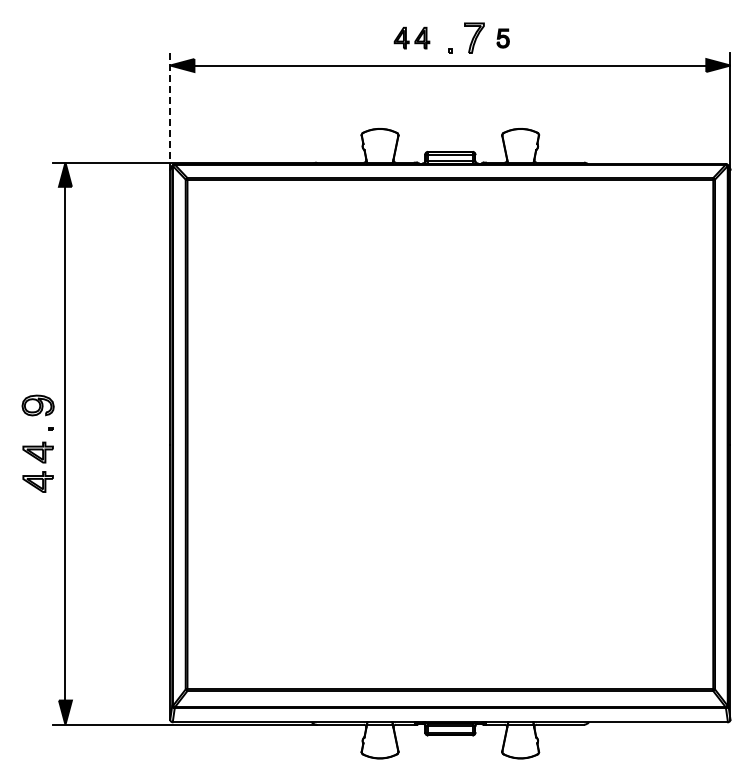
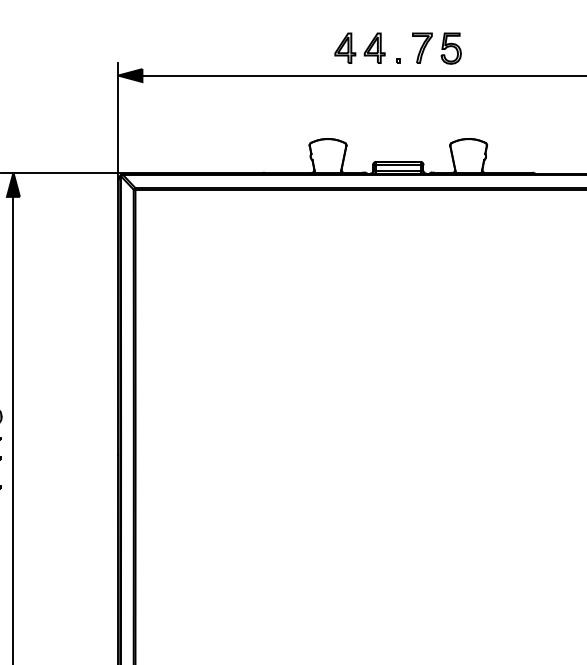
part: (411, 37) -> (359, 47), size x1.43
part: (502, 38) -> (450, 48), size x1.67
line: (170, 110) -> (118, 120), dashed -> solid

